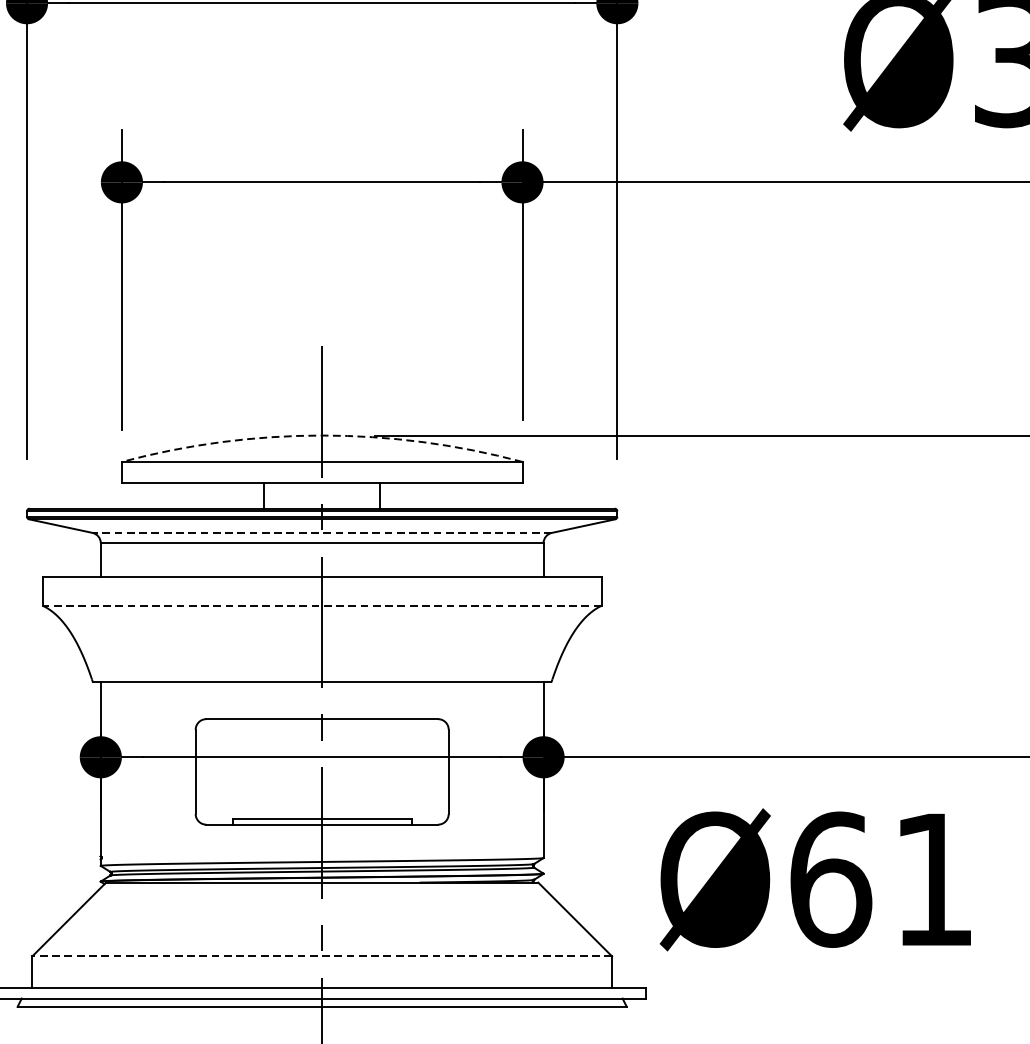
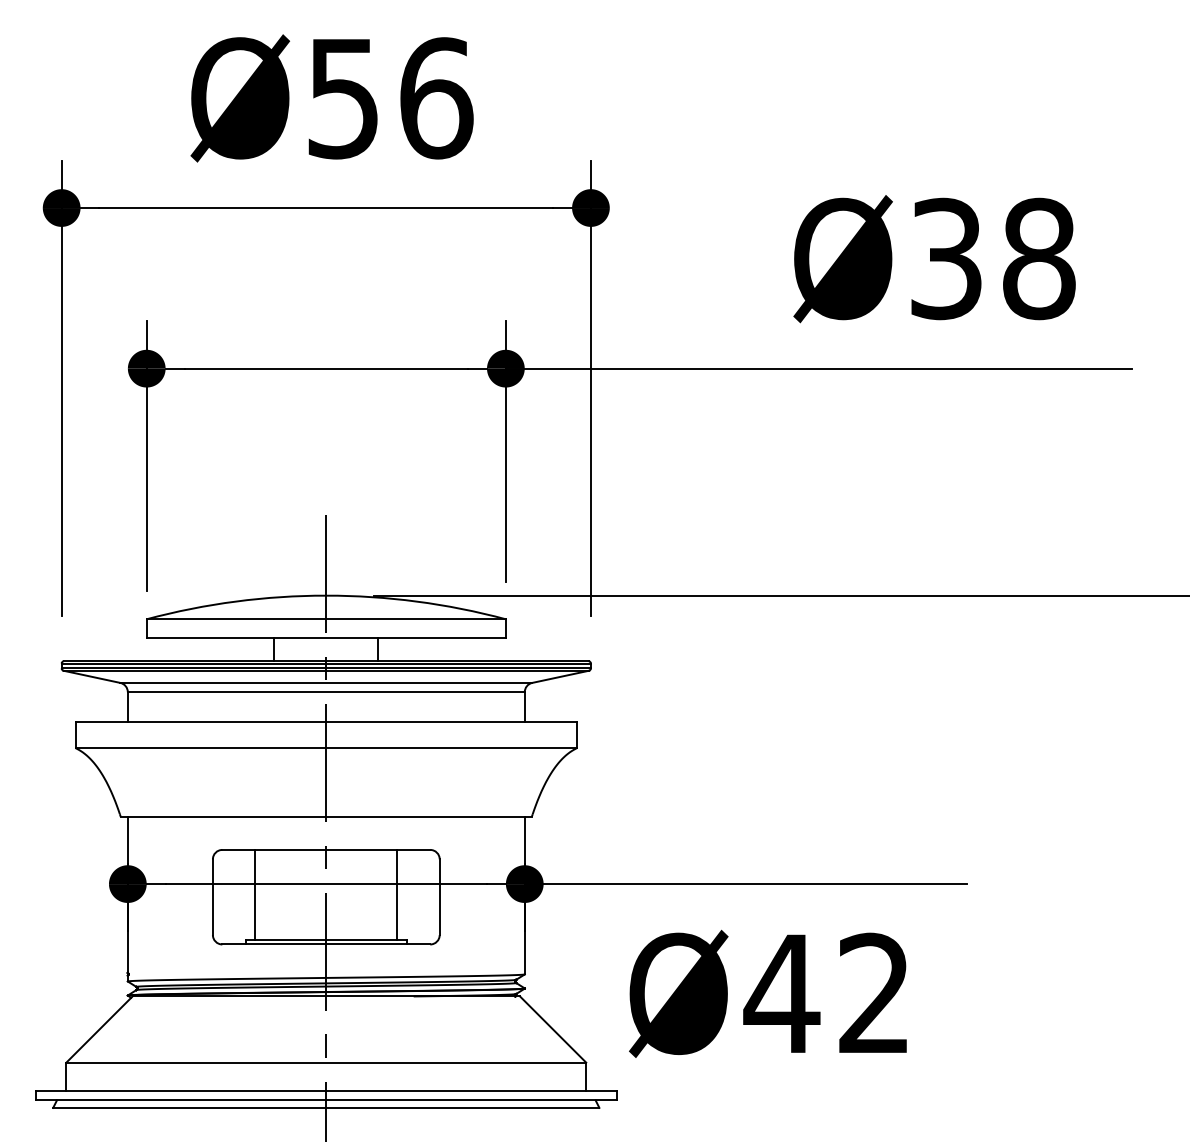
arc: (322, 435) -> (326, 595), dashed -> solid
line: (322, 532) -> (326, 682), dashed -> solid
line: (321, 606) -> (325, 748), dashed -> solid
line: (243, 768) -> (255, 894), added
line: (401, 768) -> (397, 894), added
text: (878, 879) -> (825, 993), Ø61 -> Ø42
line: (322, 956) -> (326, 1062), dashed -> solid

